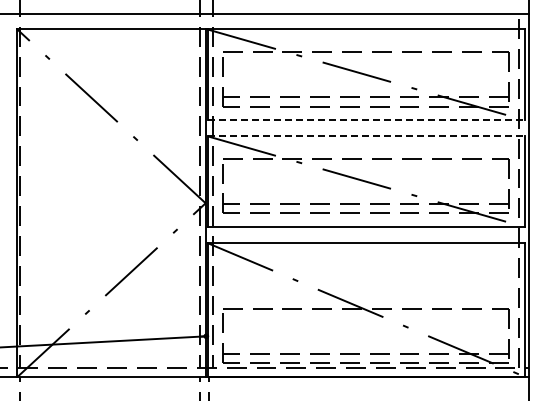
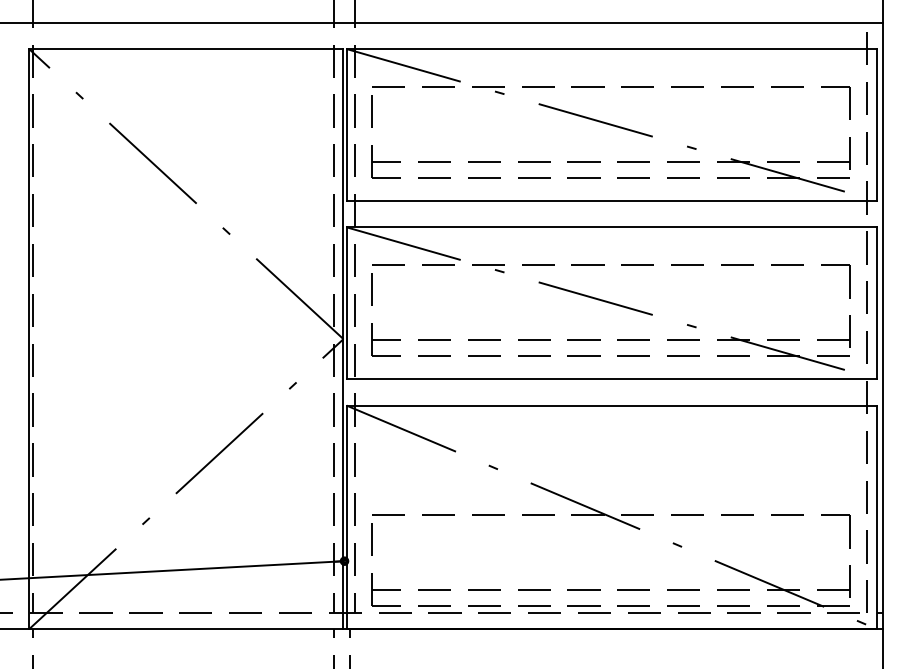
line: (366, 120) -> (611, 200), dashed -> solid
line: (366, 136) -> (611, 227), dashed -> solid

